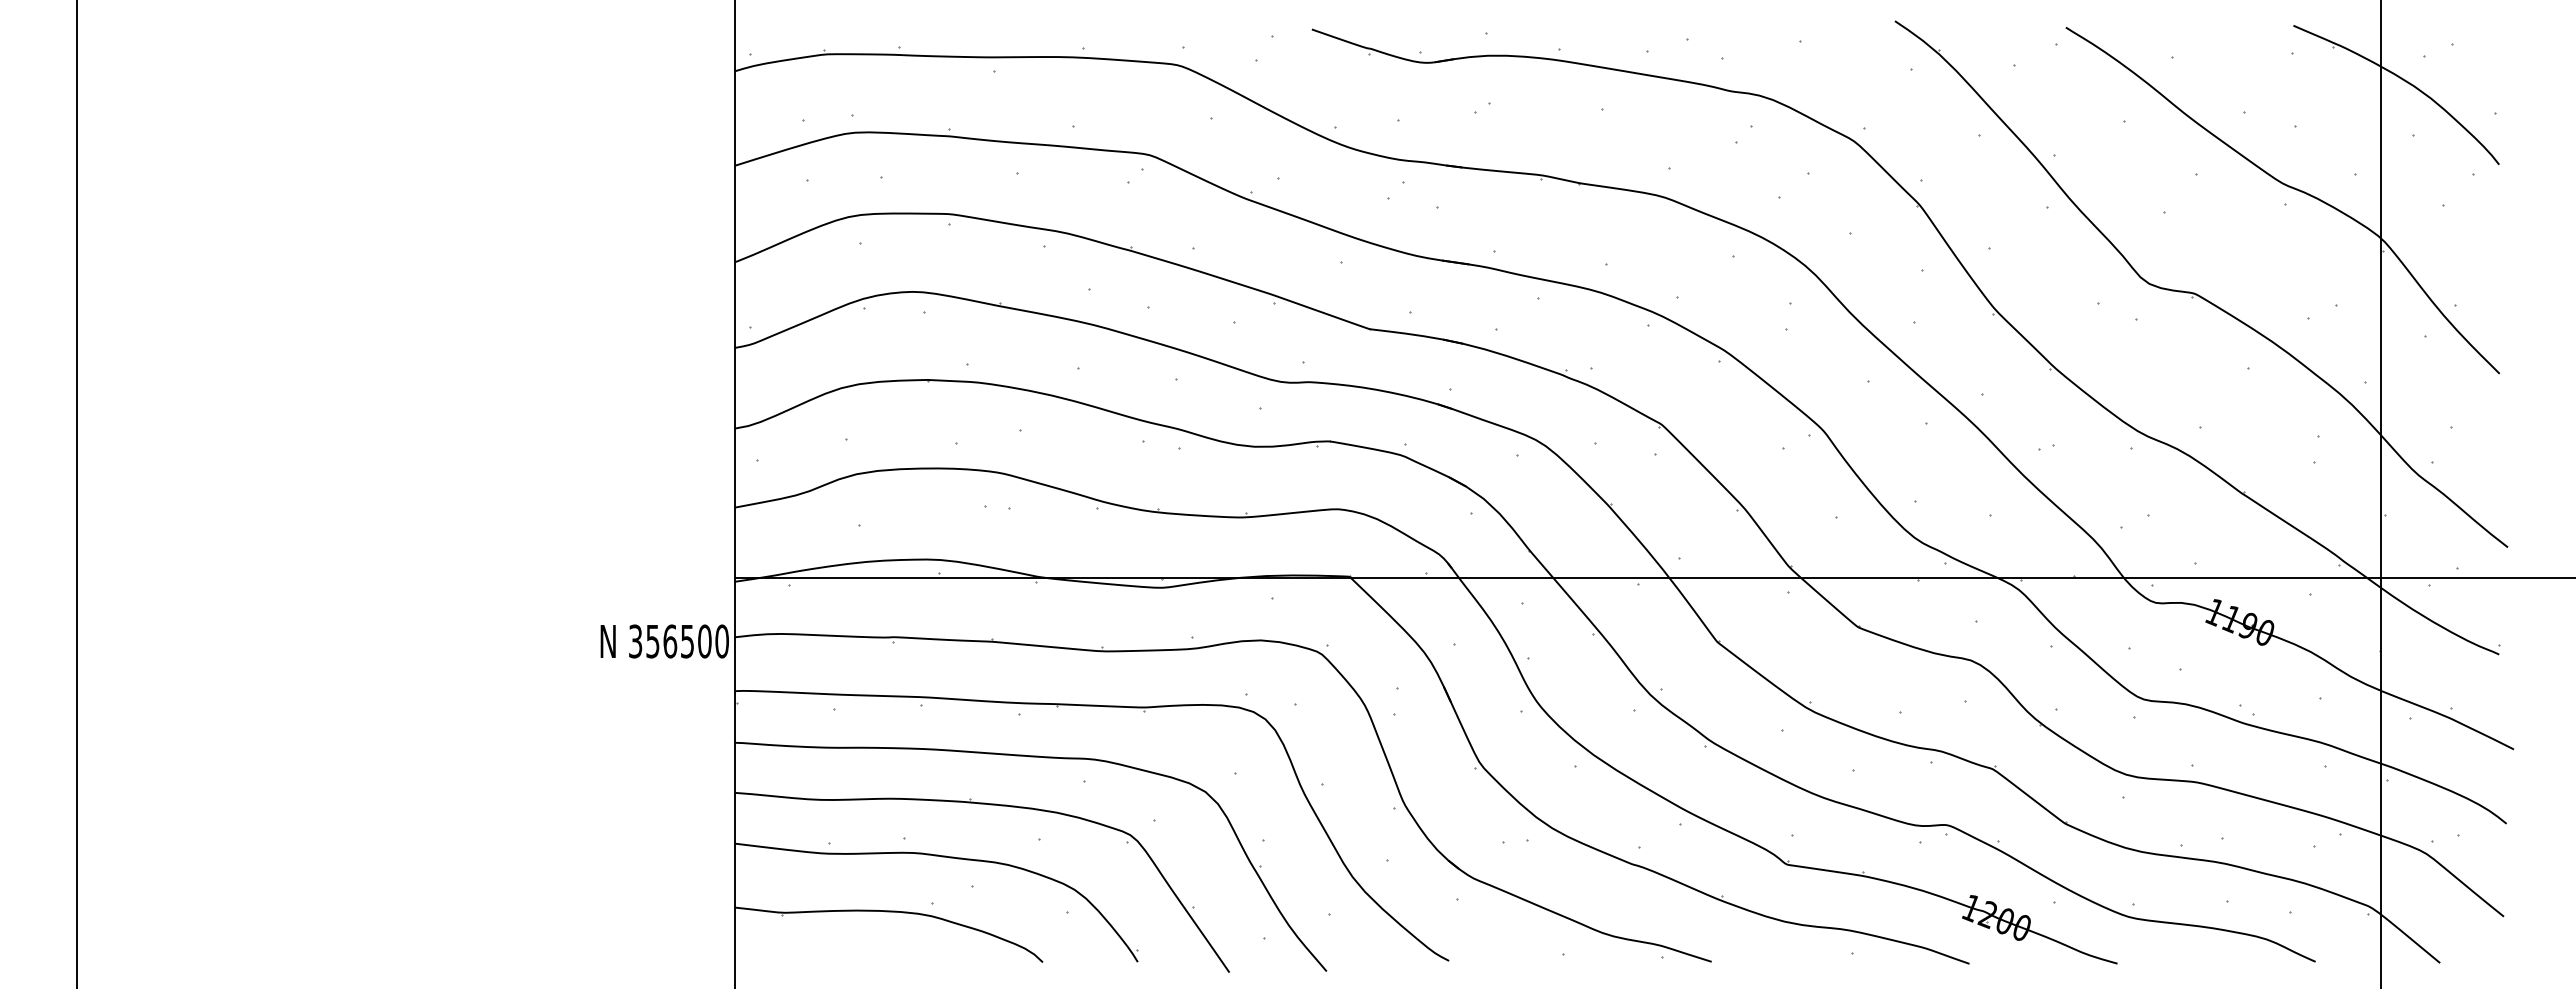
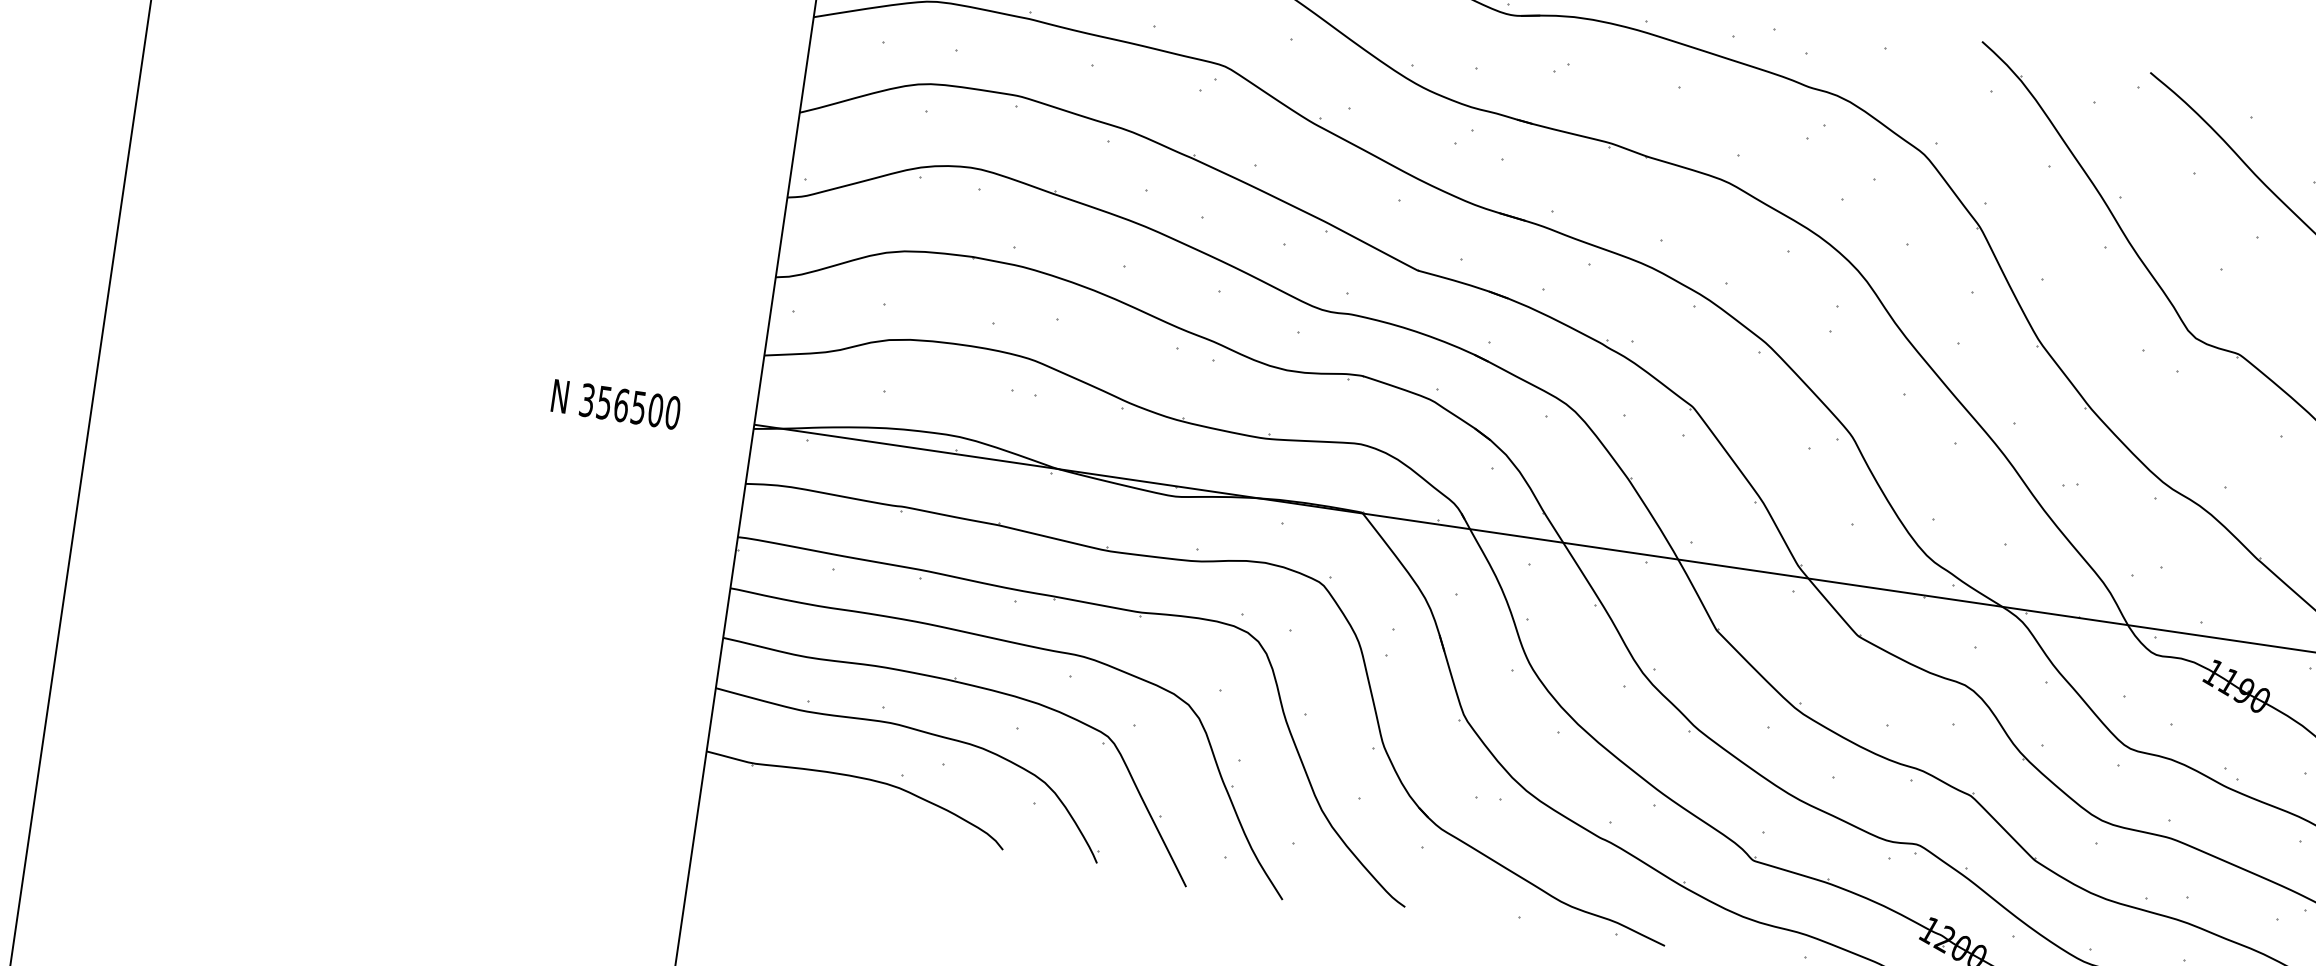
text: (664, 641) -> (615, 404), moved

